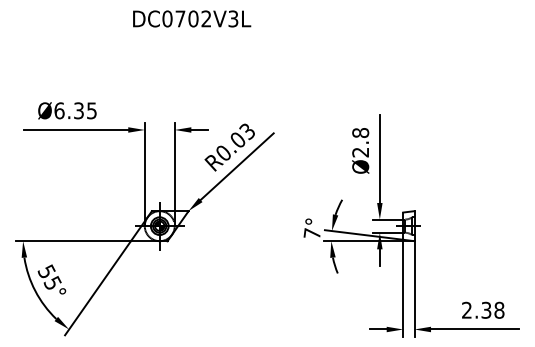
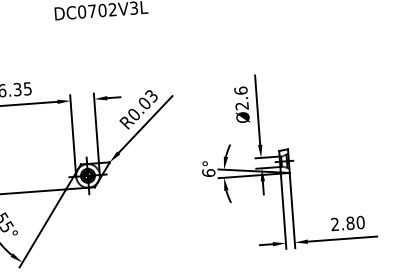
text: (360, 132) -> (240, 90), Ø2.8 -> Ø2.6
text: (311, 233) -> (208, 172), 7° -> 6°
text: (492, 310) -> (355, 223), 2.38 -> 2.80

